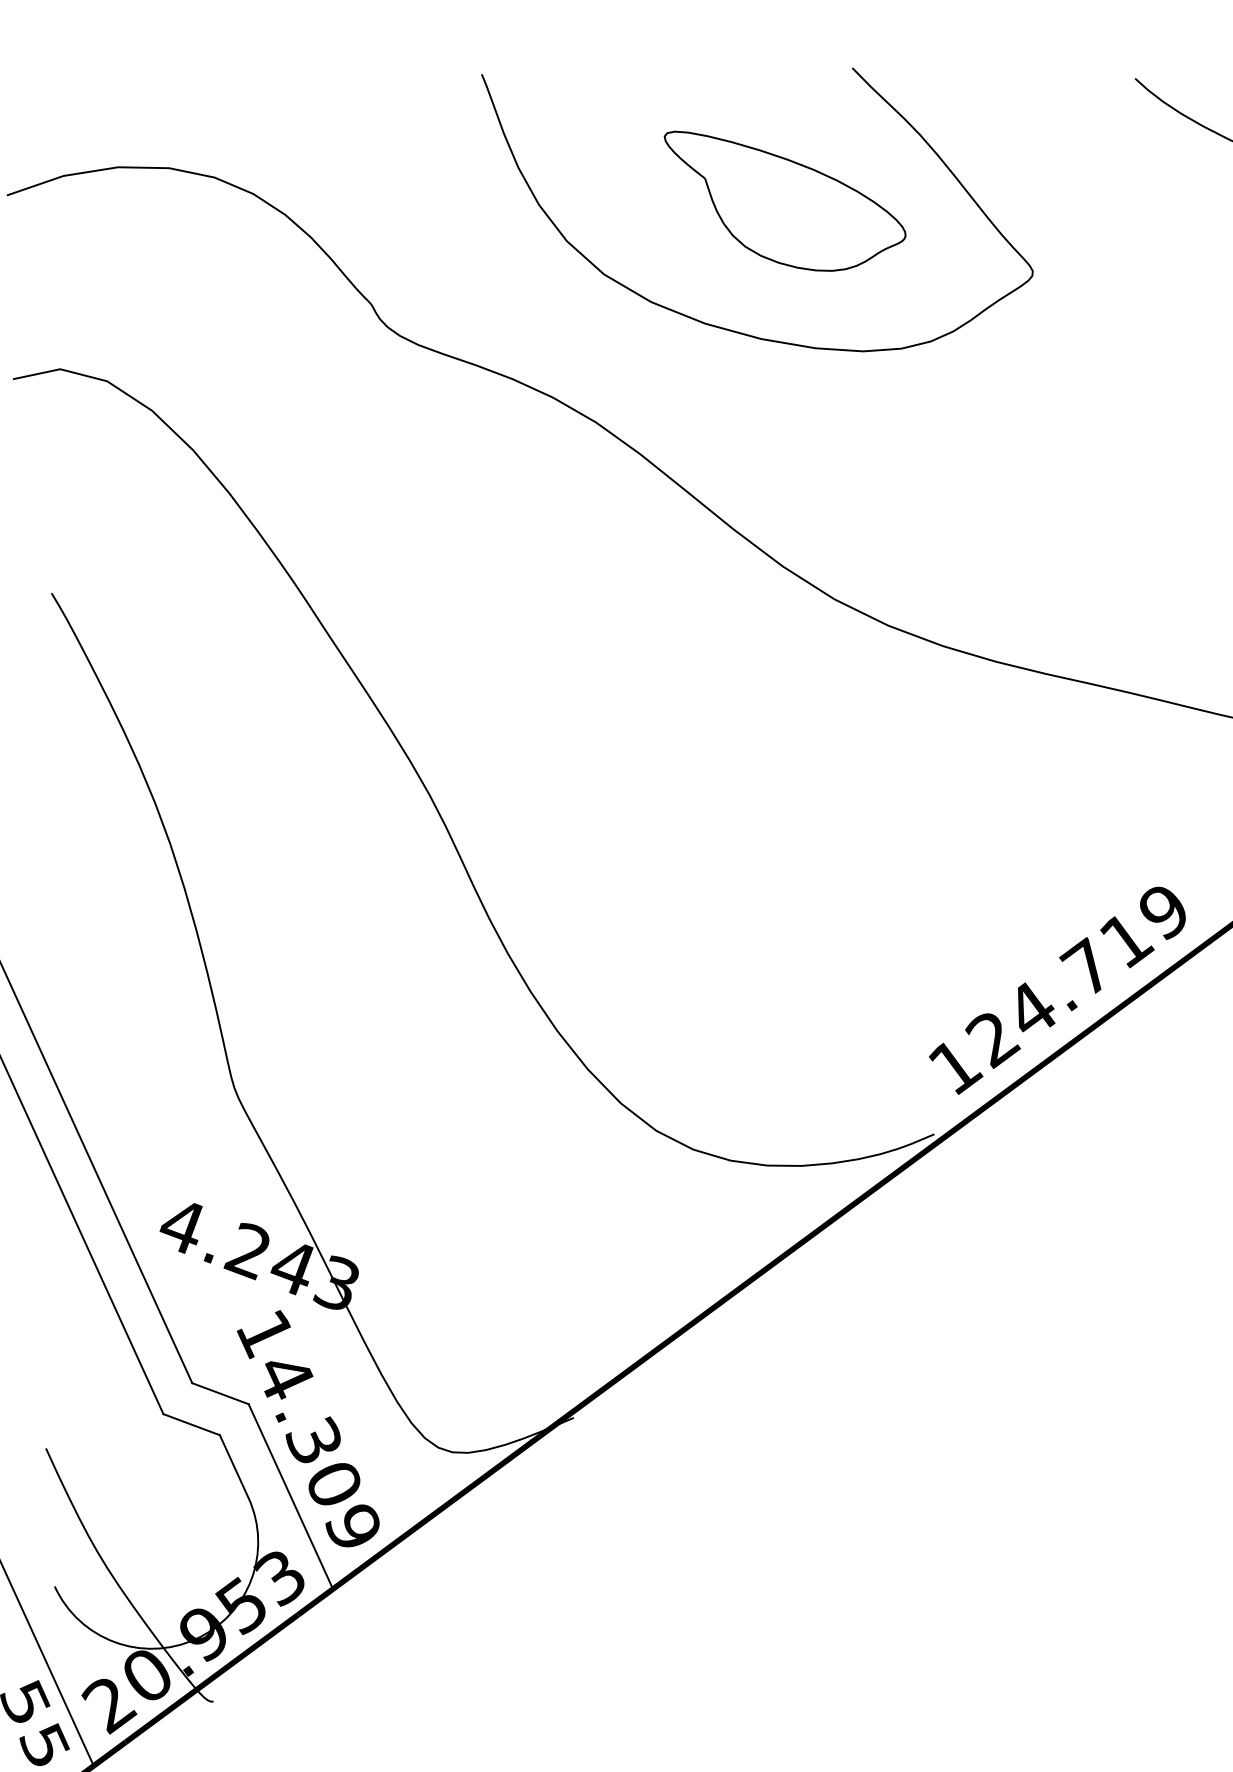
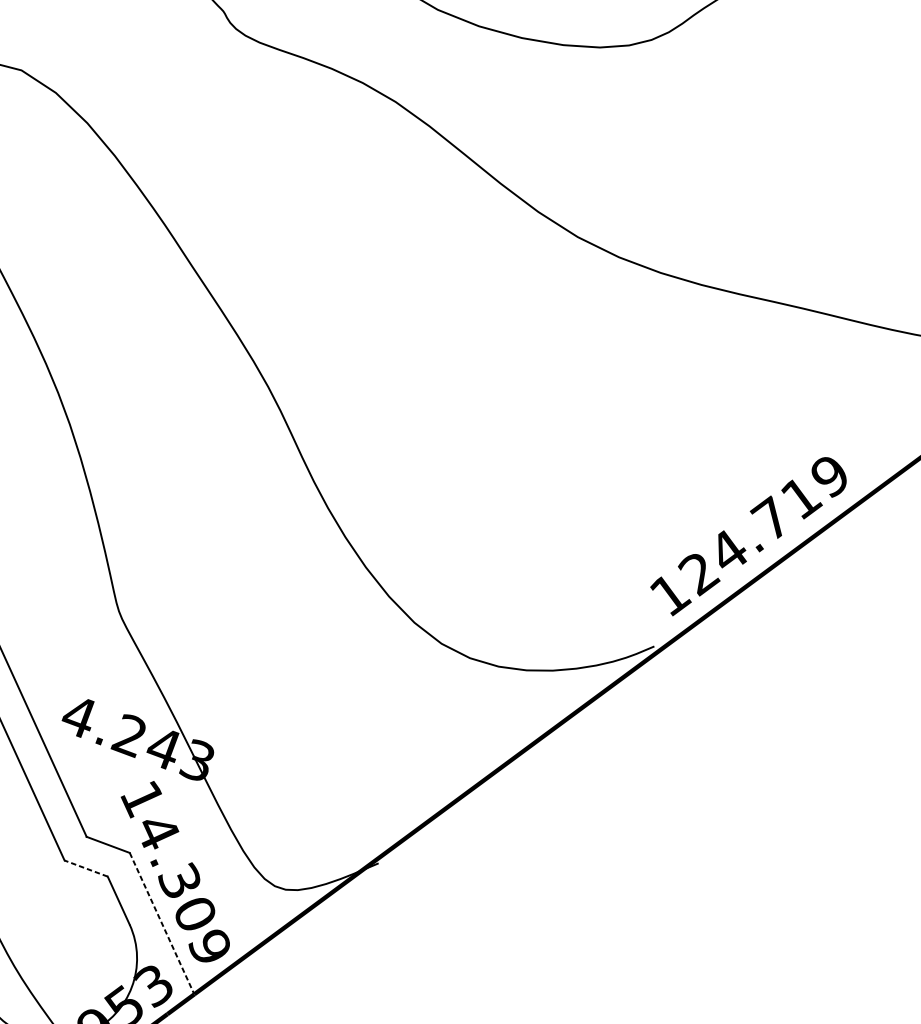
line: (191, 1424) -> (86, 868), solid -> dashed
line: (290, 1496) -> (161, 923), solid -> dashed

